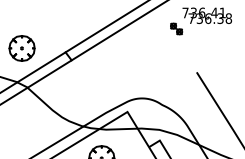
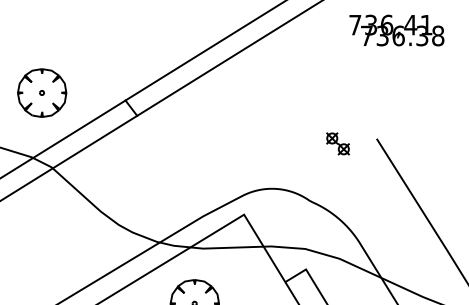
part: (176, 28) -> (337, 142), moved

